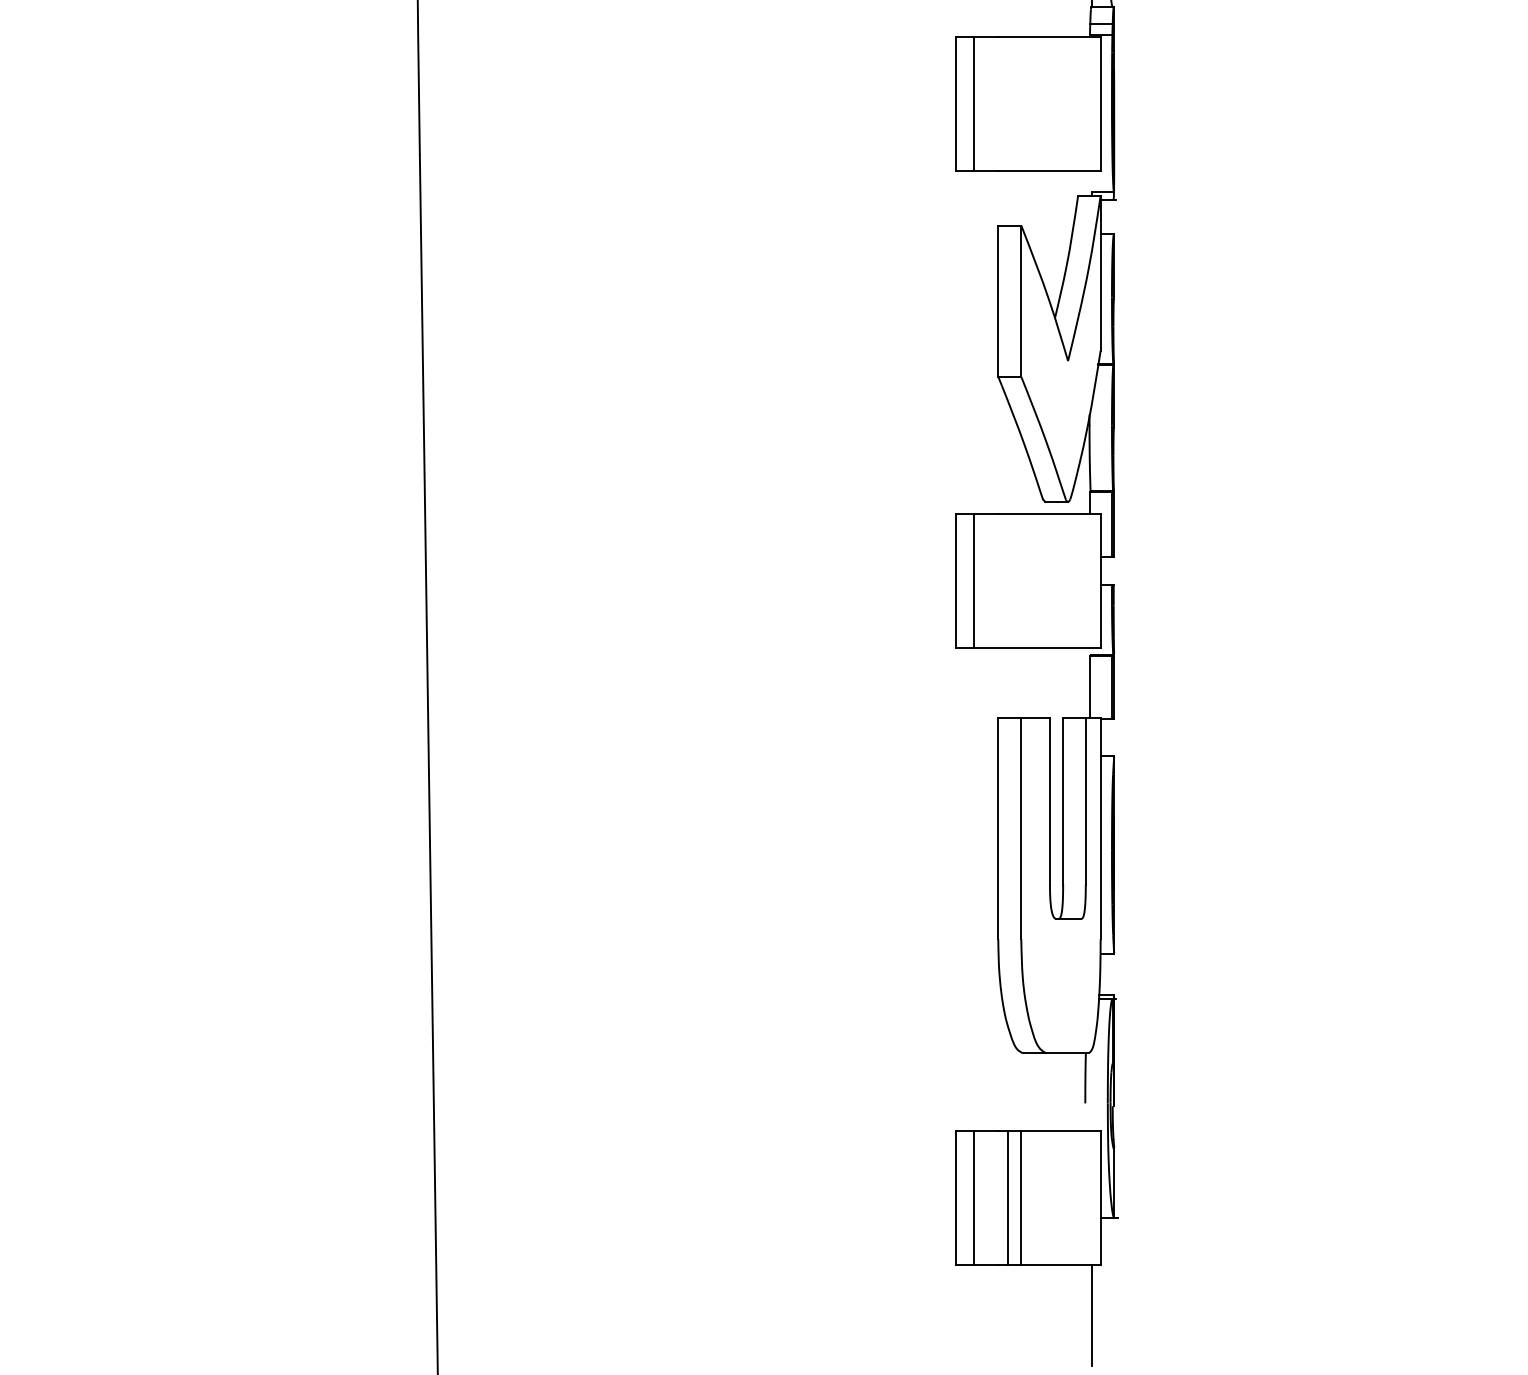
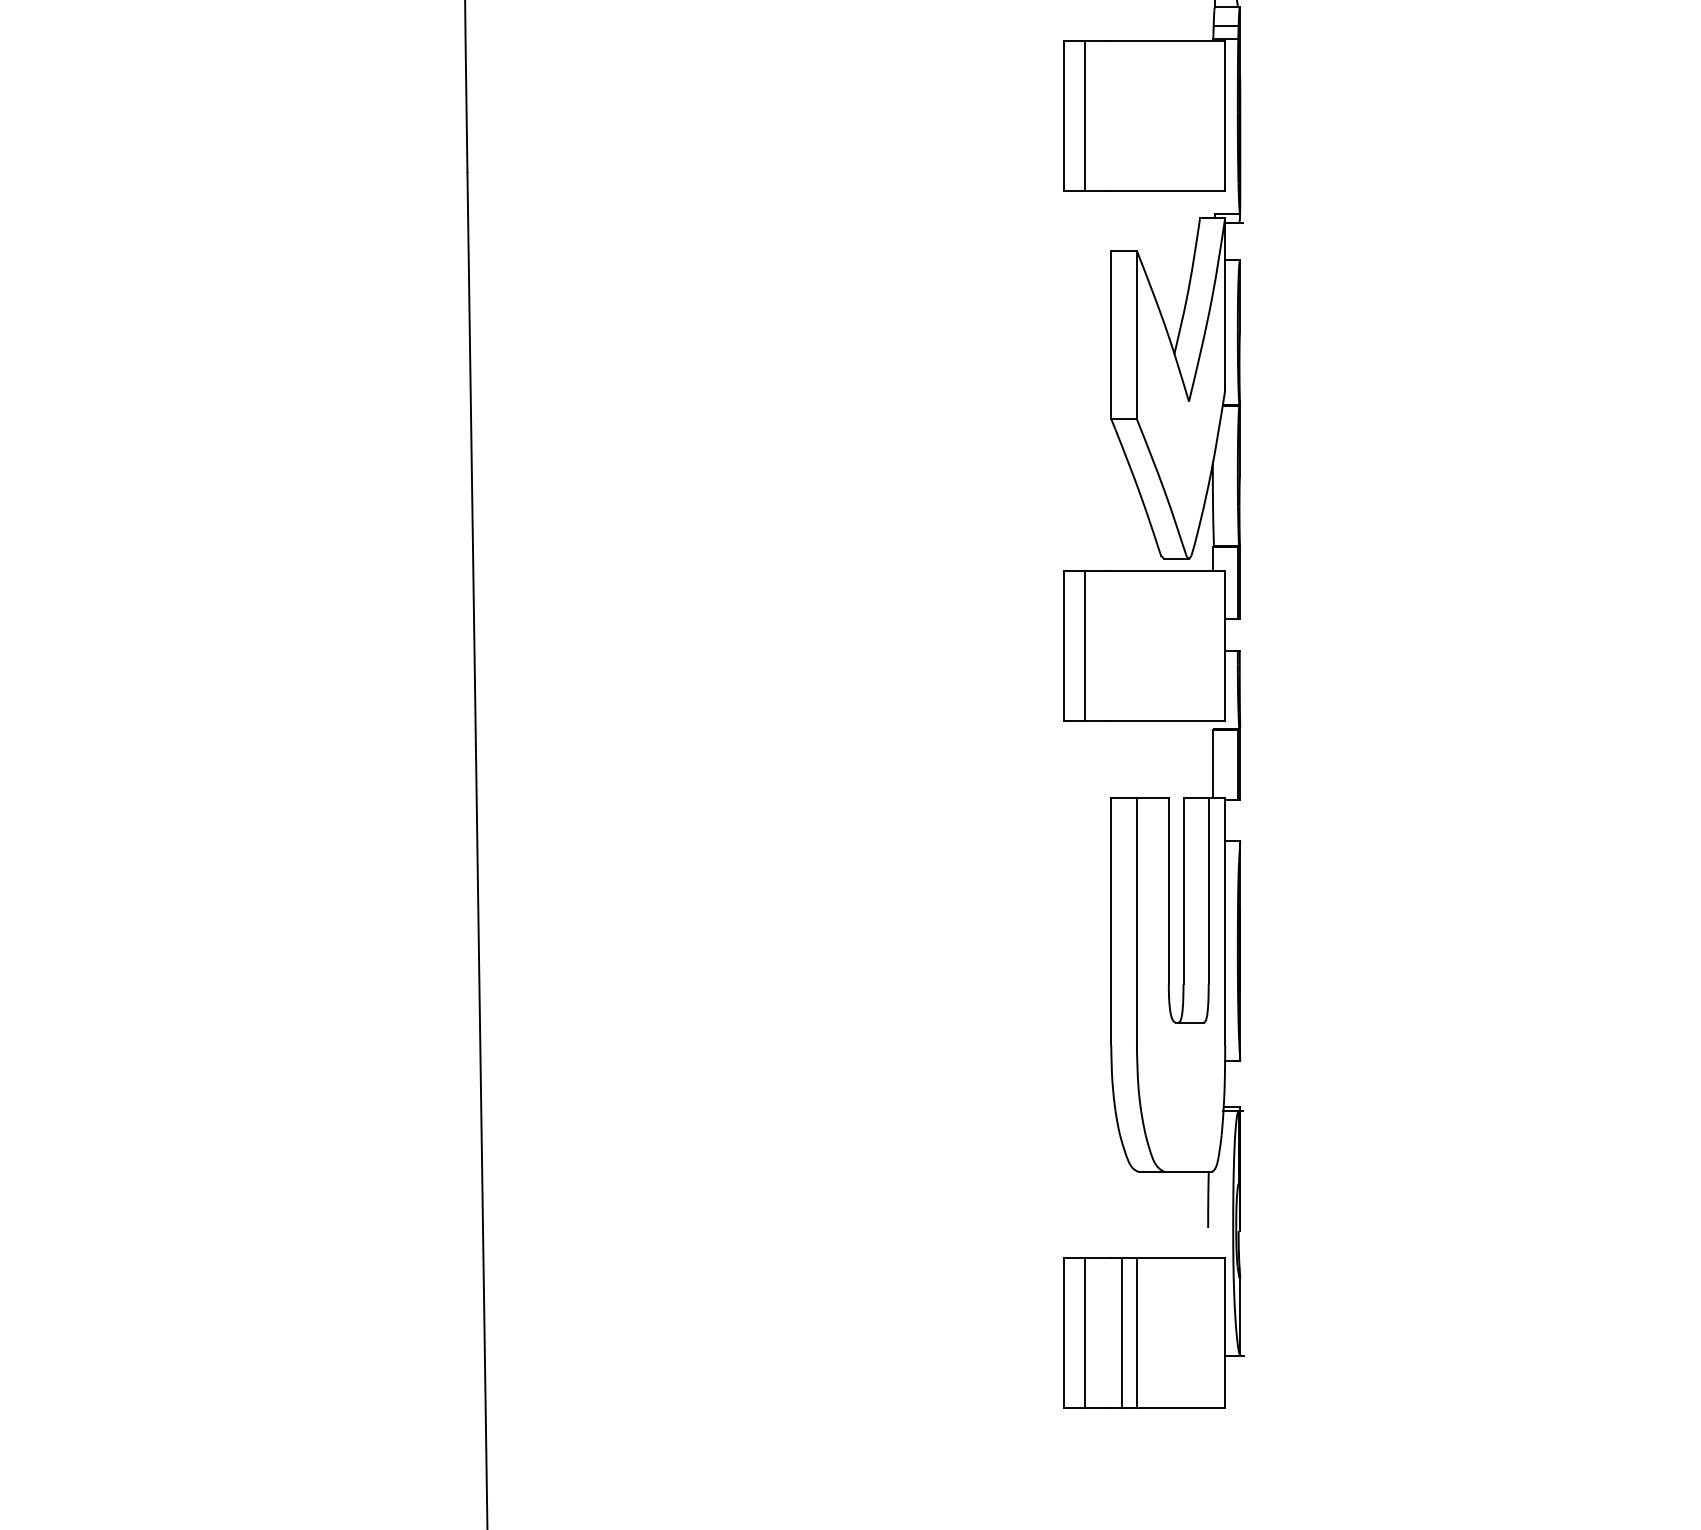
line: (1091, 1315) -> (1215, 1463), removed

